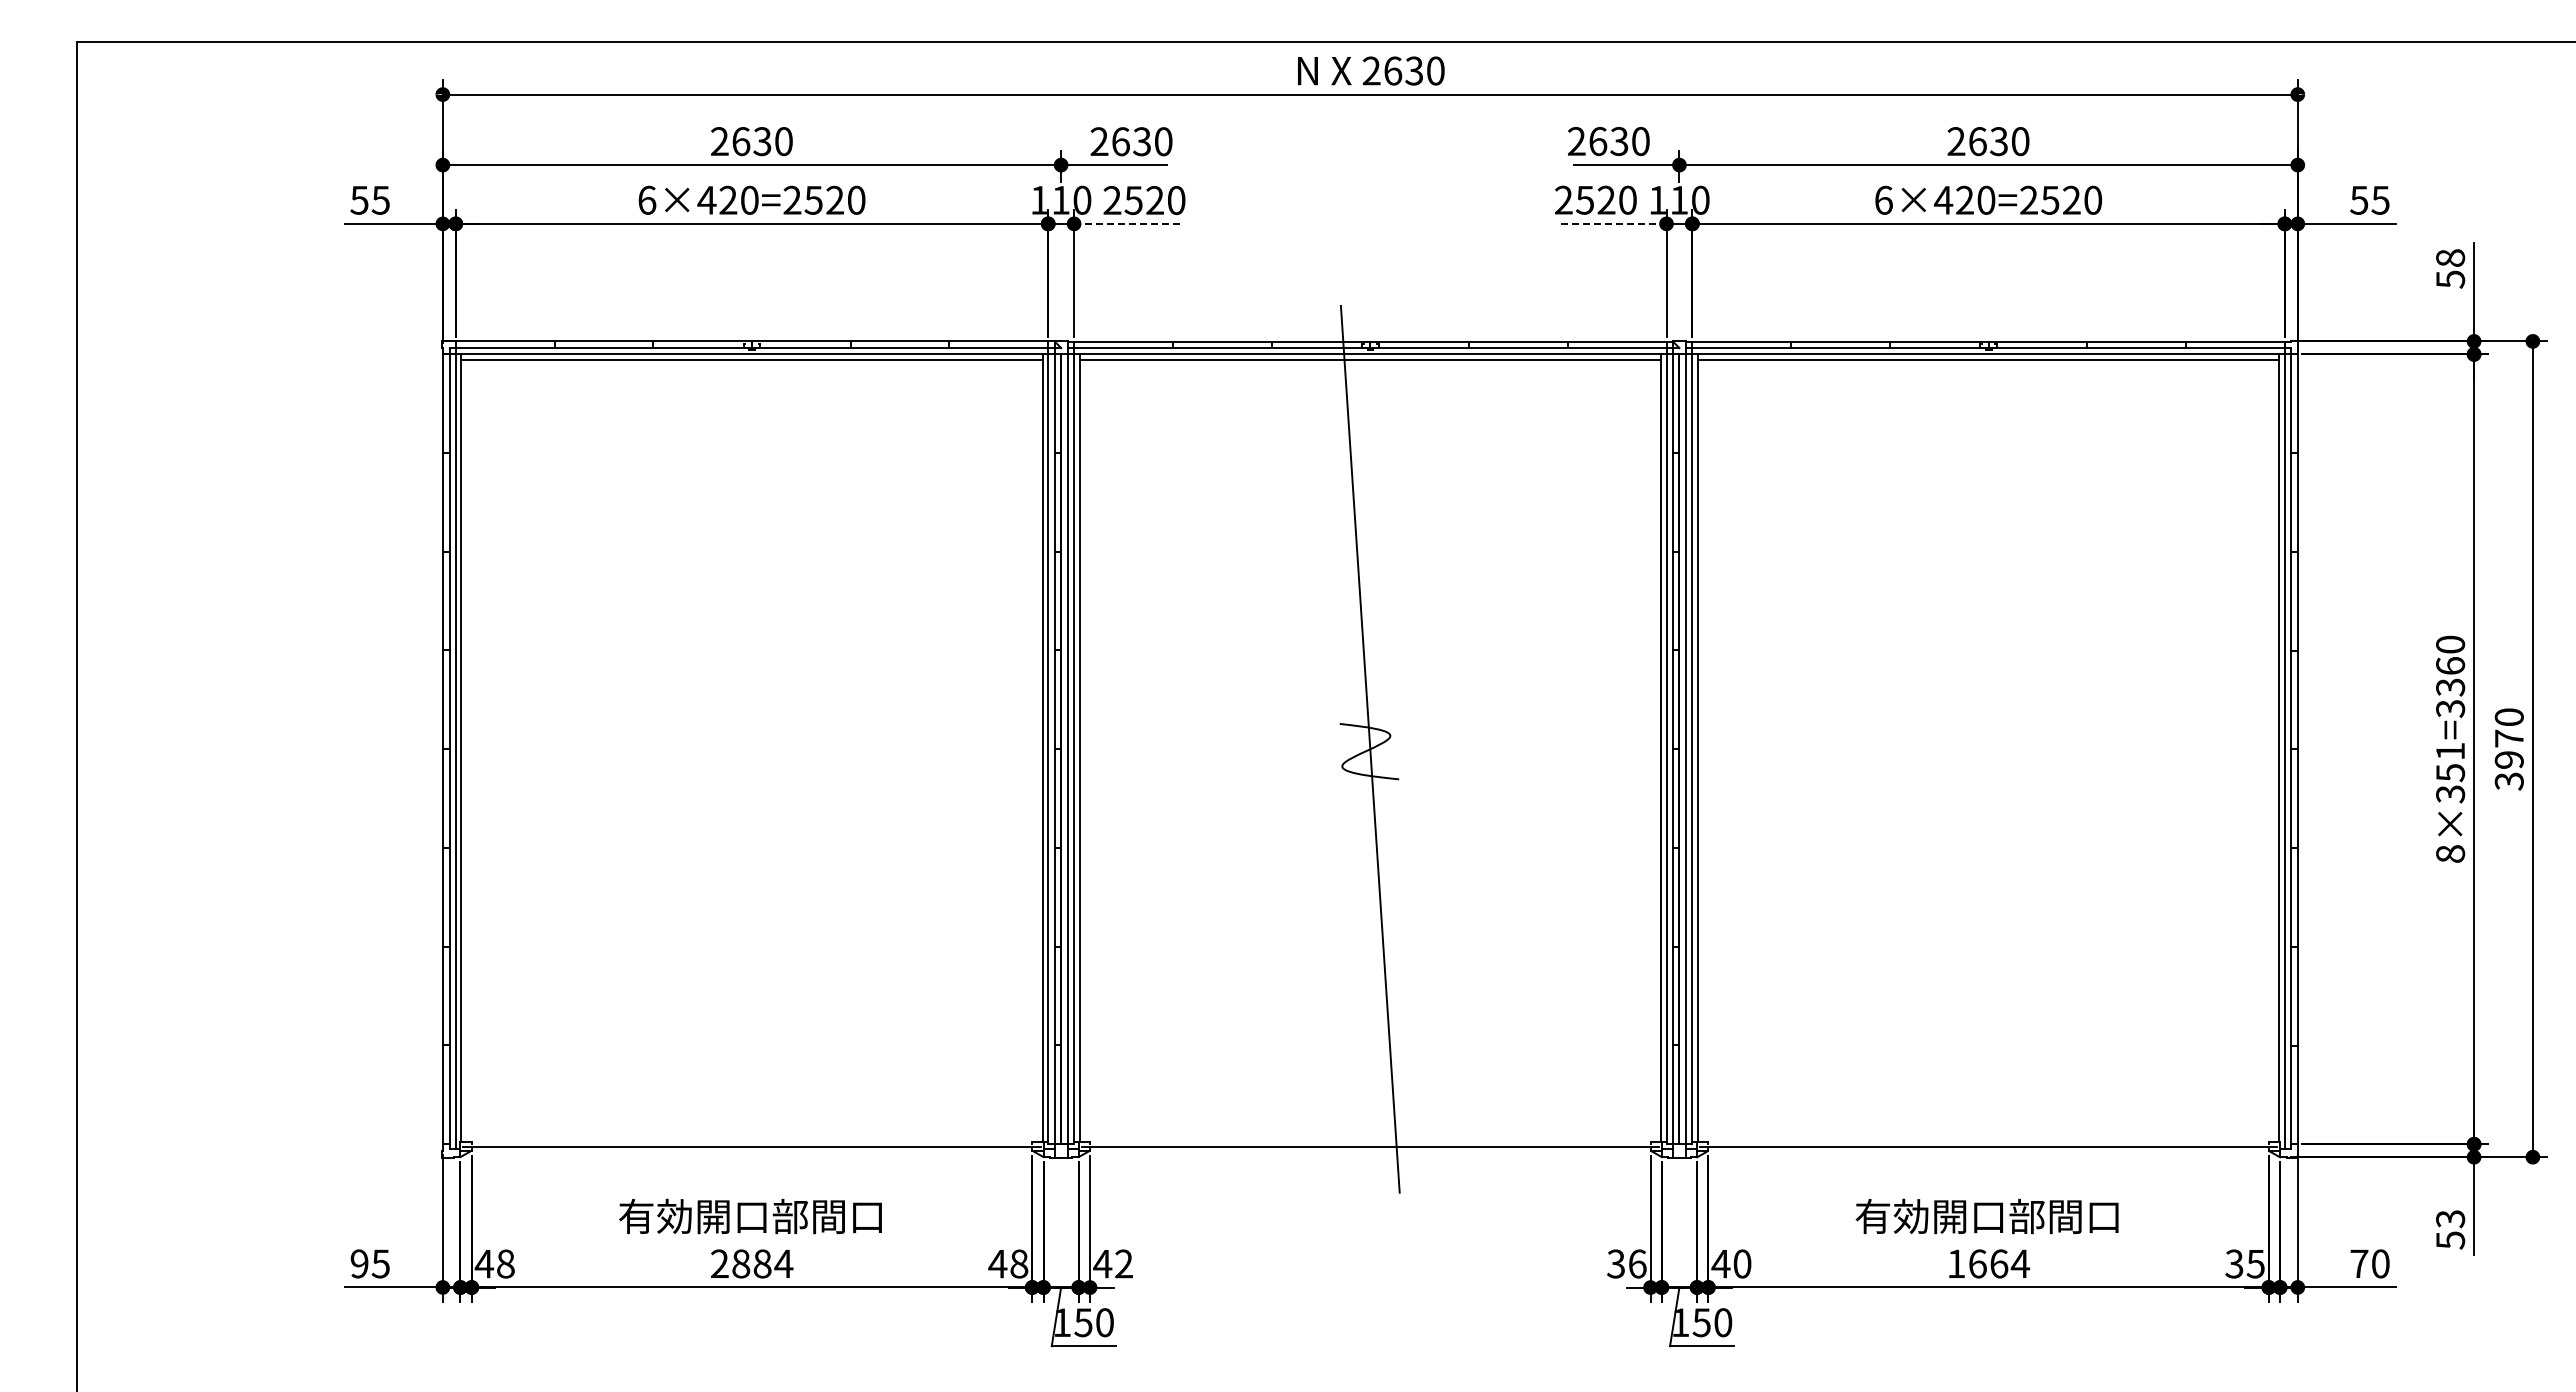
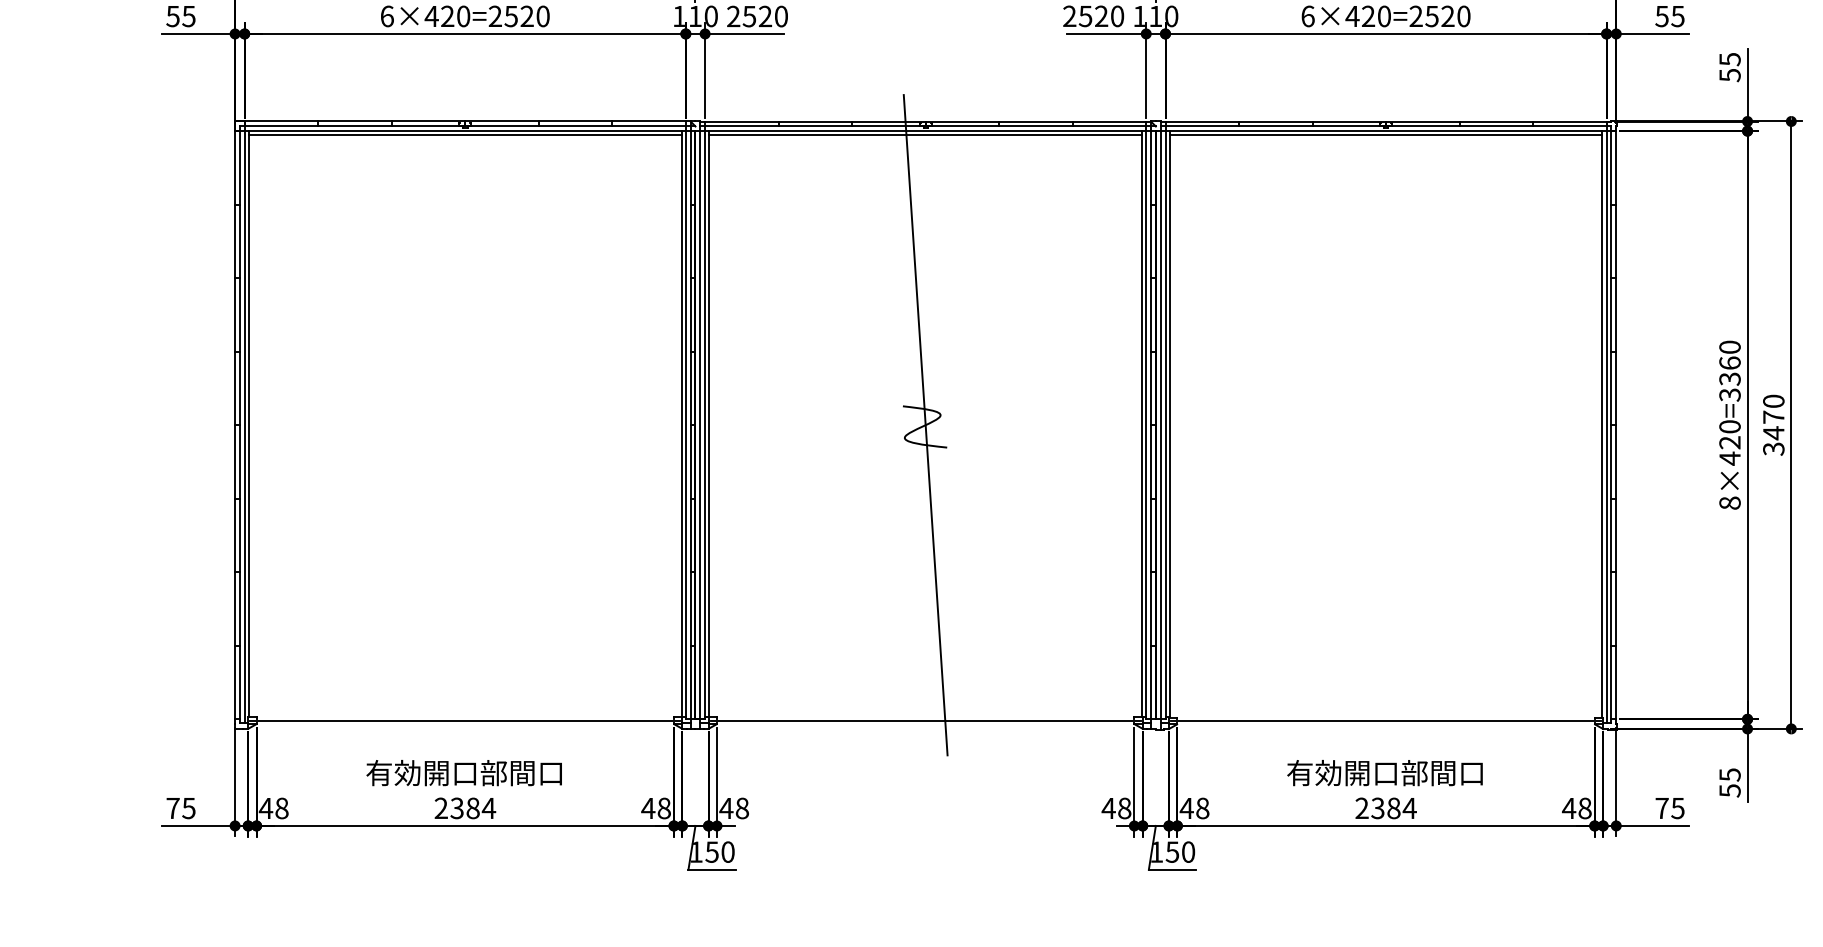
line: (1126, 223) -> (744, 33), dashed -> solid
line: (1613, 223) -> (1106, 33), dashed -> solid
text: (2450, 258) -> (1729, 59), 58 -> 55
text: (2508, 759) -> (1773, 432), 3970 -> 3470
text: (2450, 772) -> (1729, 442), 8×351=3360 -> 8×420=3360
text: (2450, 1218) -> (1729, 774), 53 -> 55
text: (359, 1263) -> (173, 808), 95 -> 75
text: (741, 1263) -> (457, 808), 2884 -> 2384
text: (1124, 1263) -> (742, 808), 42 -> 48
text: (1626, 1263) -> (1116, 808), 36 -> 48
text: (1977, 1263) -> (1377, 808), 1664 -> 2384
text: (2244, 1263) -> (1576, 808), 35 -> 48
text: (2380, 1263) -> (1677, 808), 70 -> 75
text: (1742, 1264) -> (1202, 808), 40 -> 48

